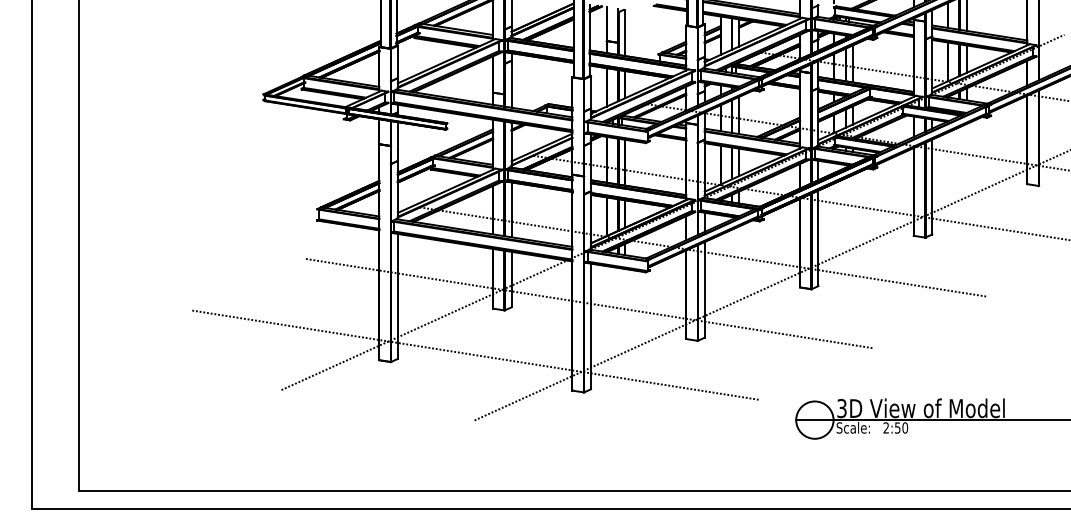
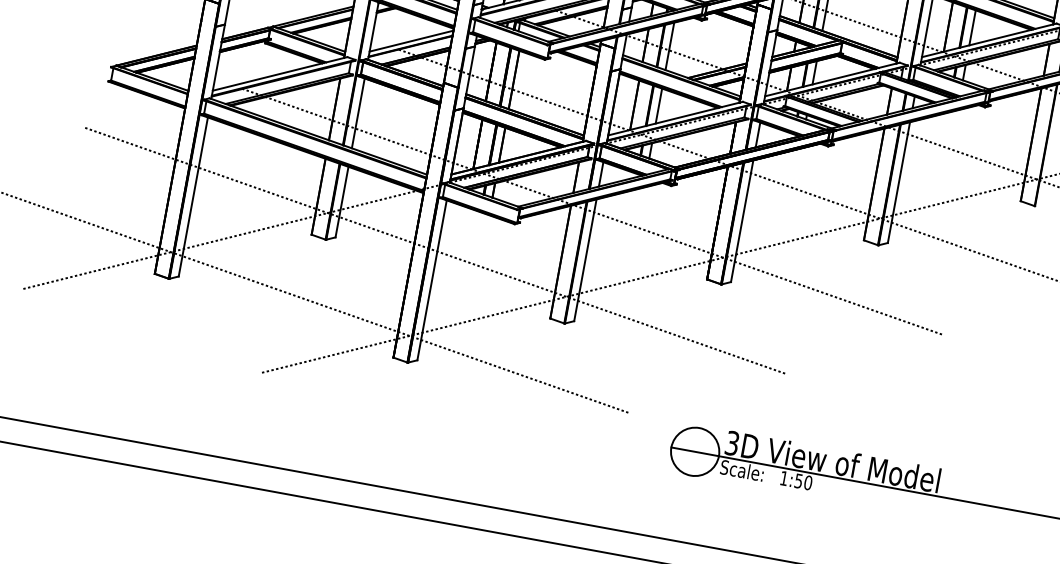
text: (885, 427) -> (783, 477), 2:50 -> 1:50

